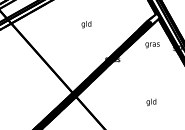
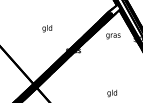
text: (86, 24) -> (47, 28), moved

